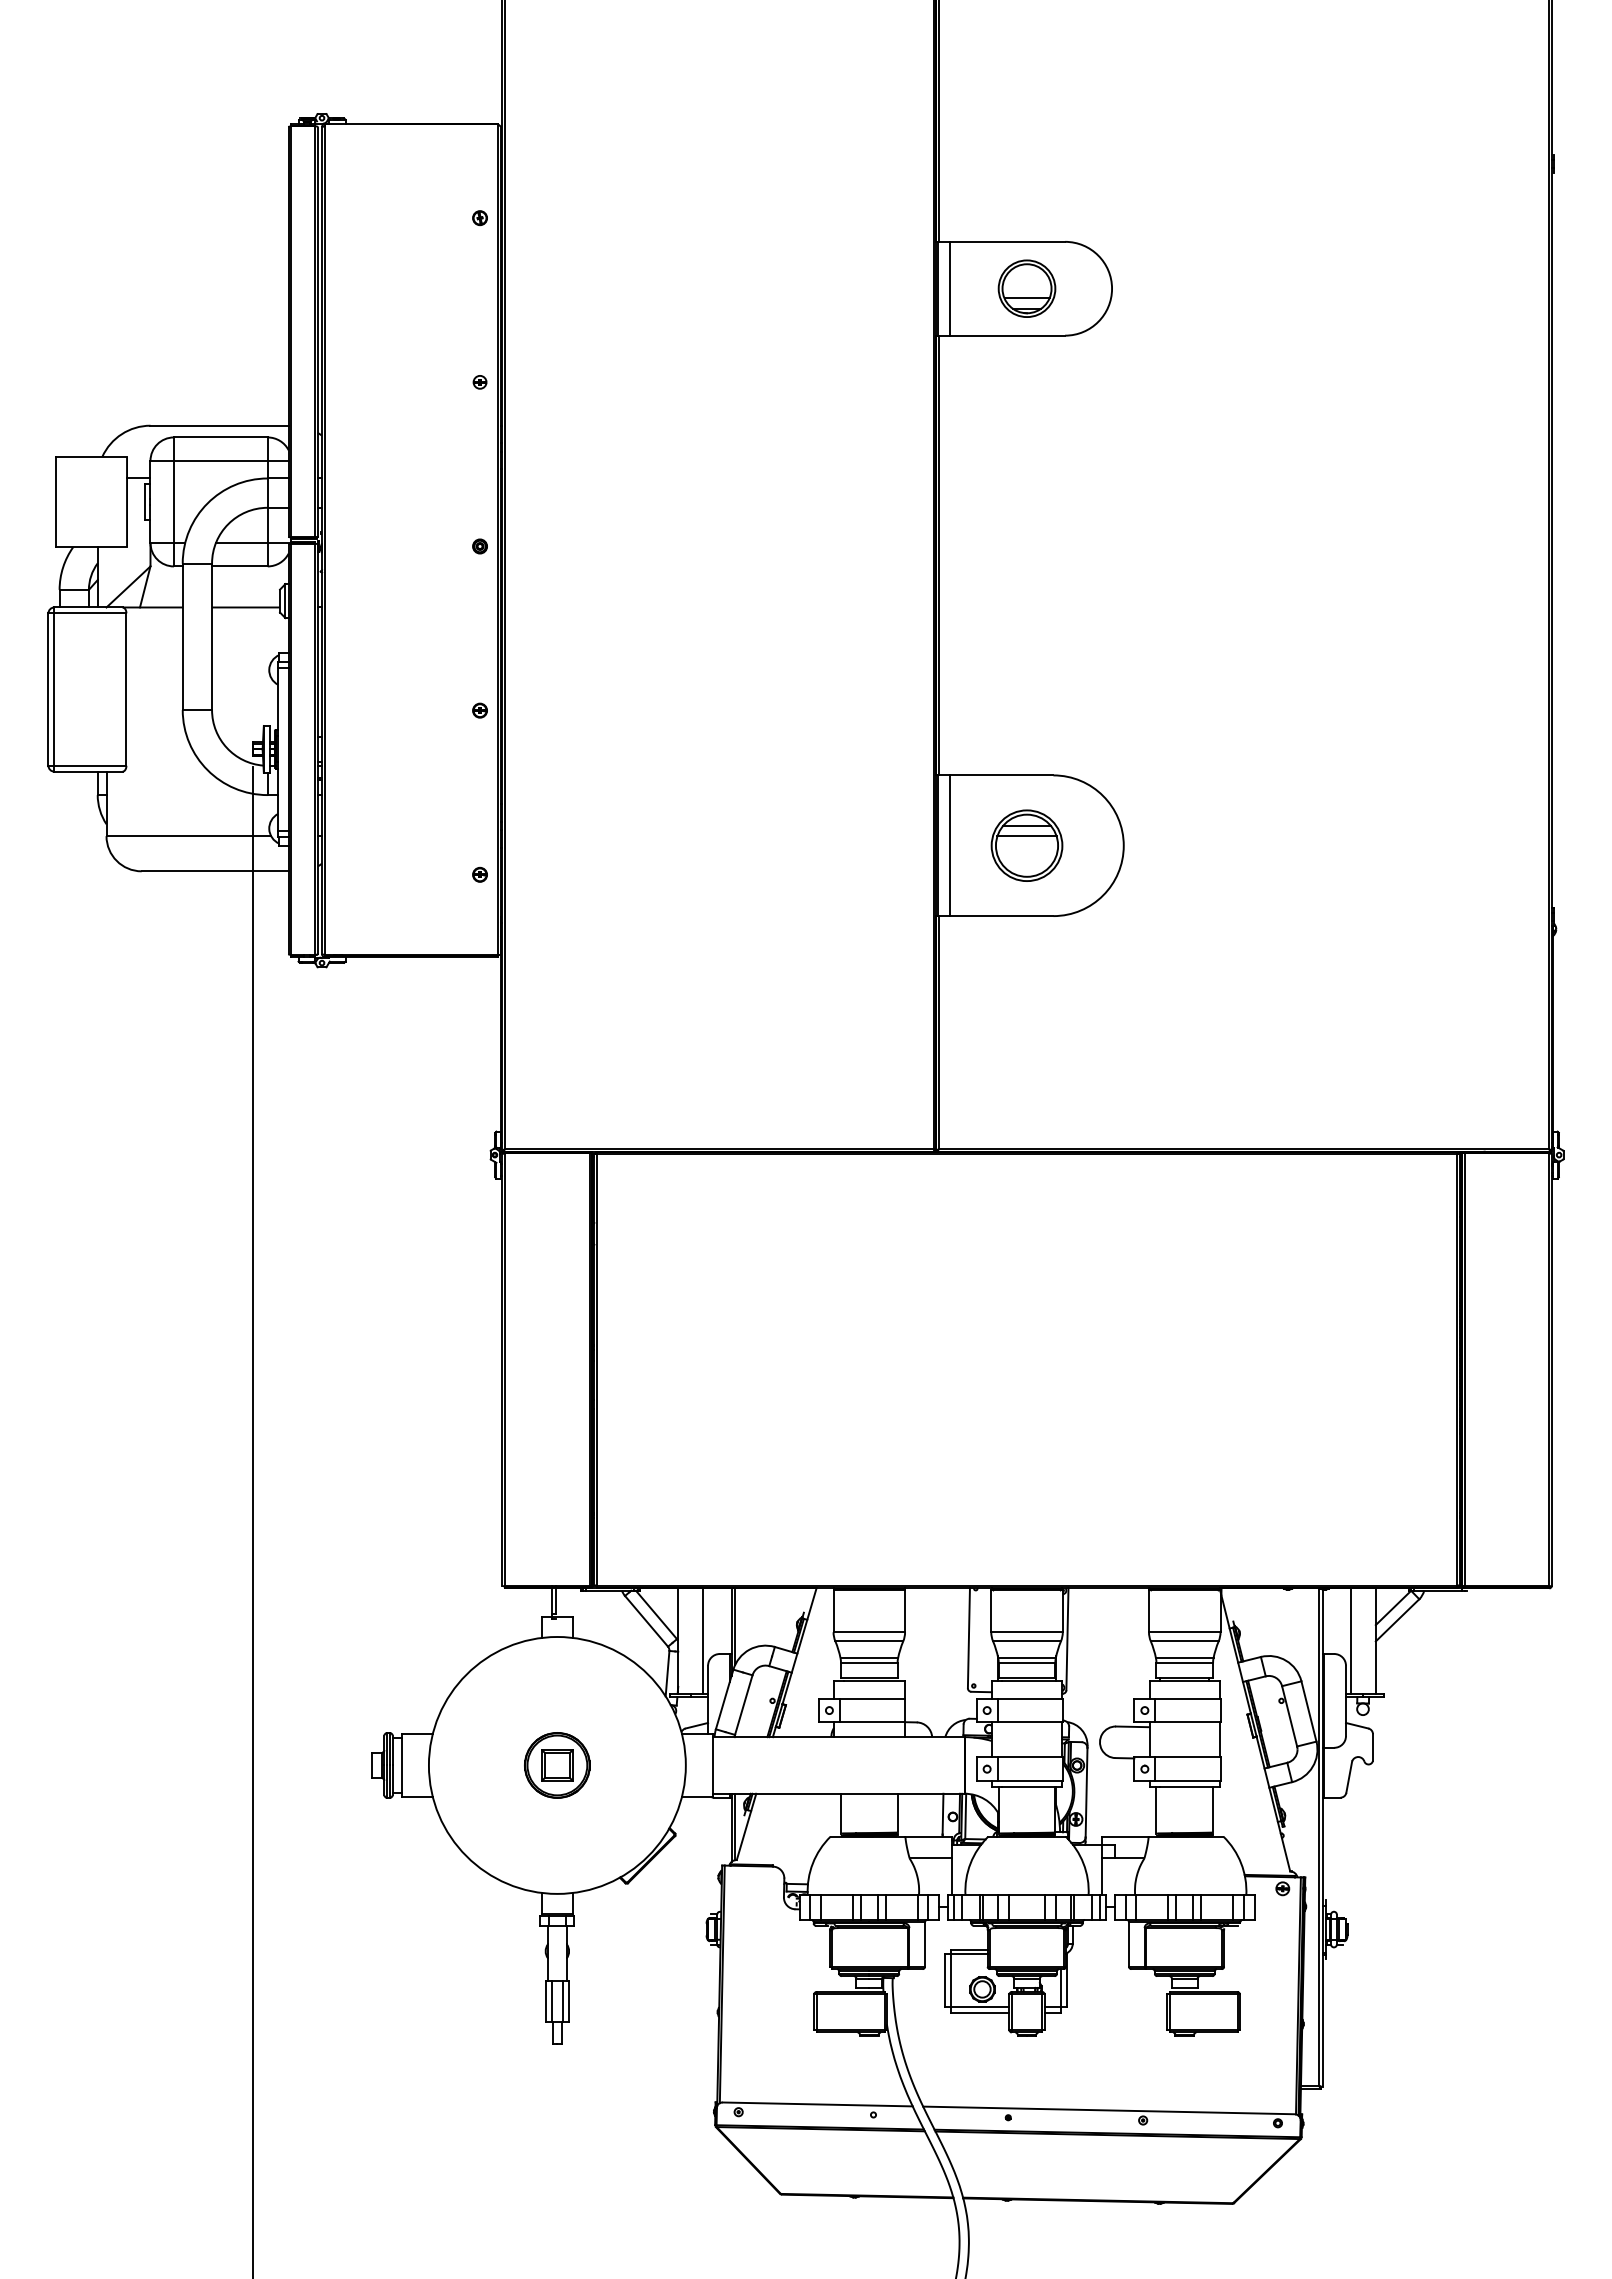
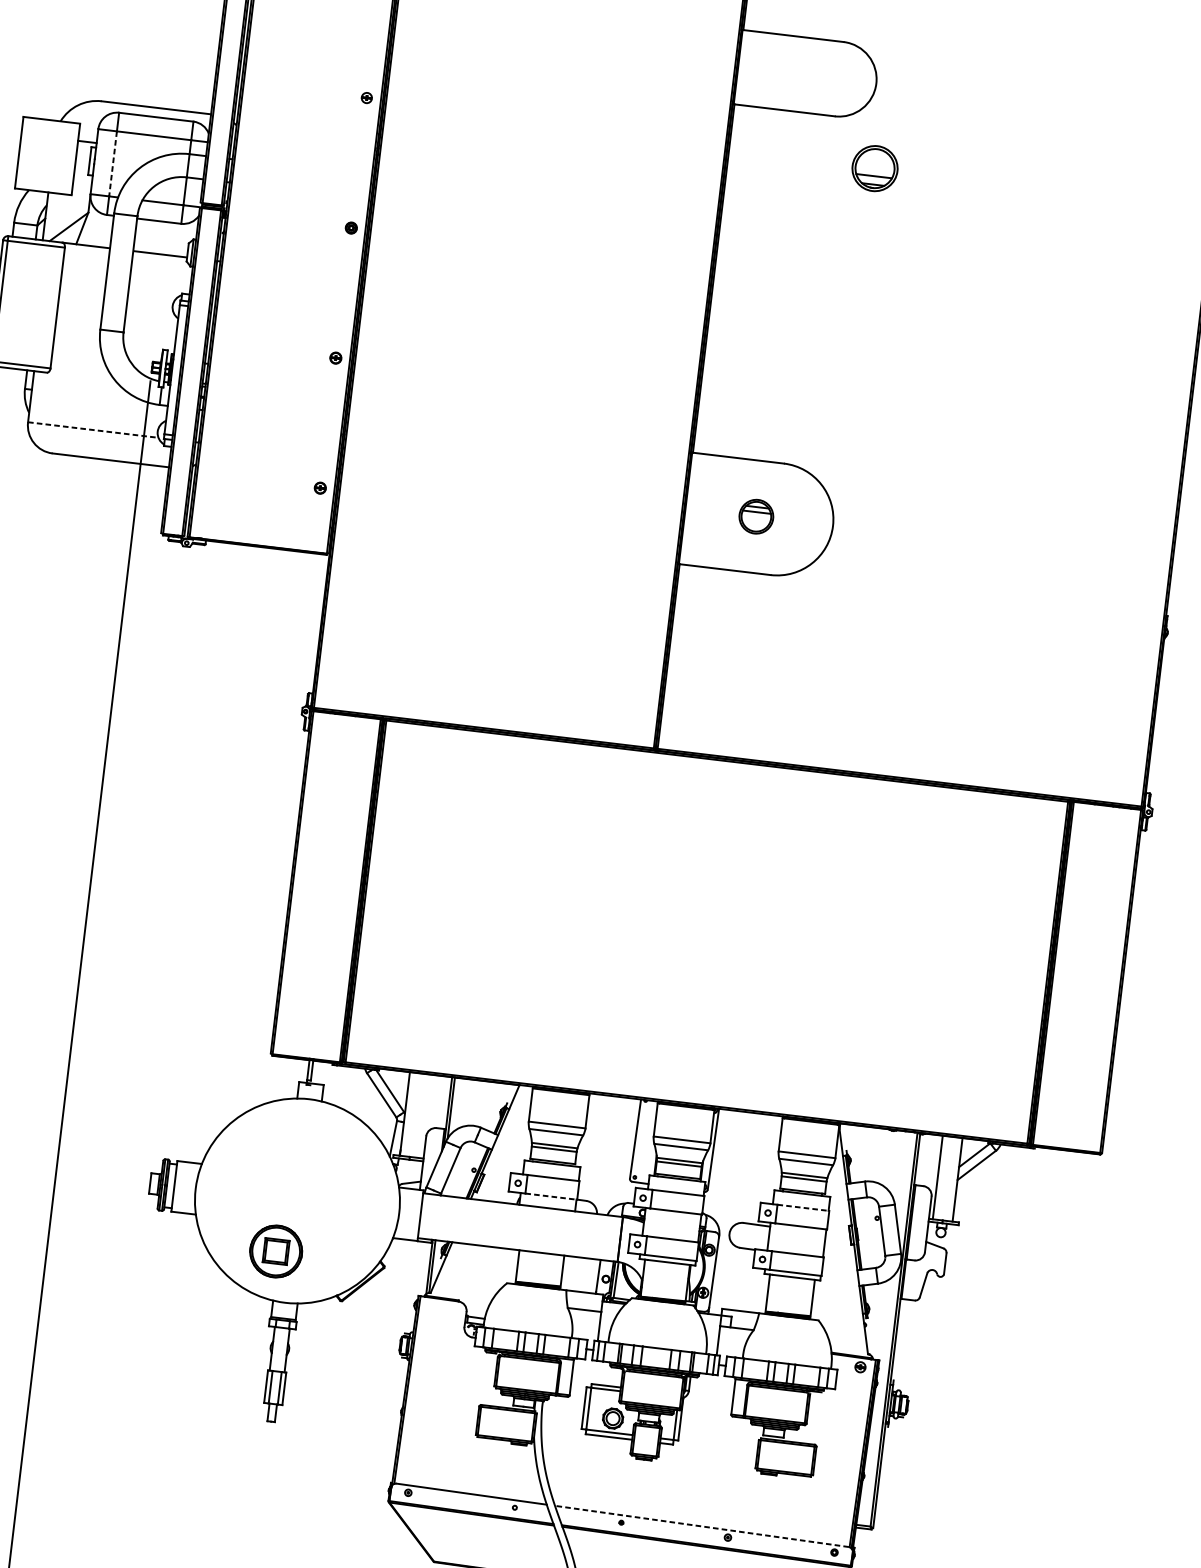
line: (949, 288) -> (747, 68), removed
part: (1026, 288) -> (874, 168), moved
line: (173, 502) -> (112, 164), solid -> dashed
line: (189, 836) -> (93, 430), solid -> dashed
line: (949, 845) -> (695, 509), removed
part: (1026, 845) -> (755, 516), size x0.6
line: (703, 1640) -> (425, 1115), removed
line: (1188, 1698) -> (803, 1207), solid -> dashed
line: (872, 1722) -> (551, 1196), solid -> dashed
part: (557, 1765) -> (276, 1251), moved
line: (1109, 2110) -> (702, 1526), solid -> dashed

